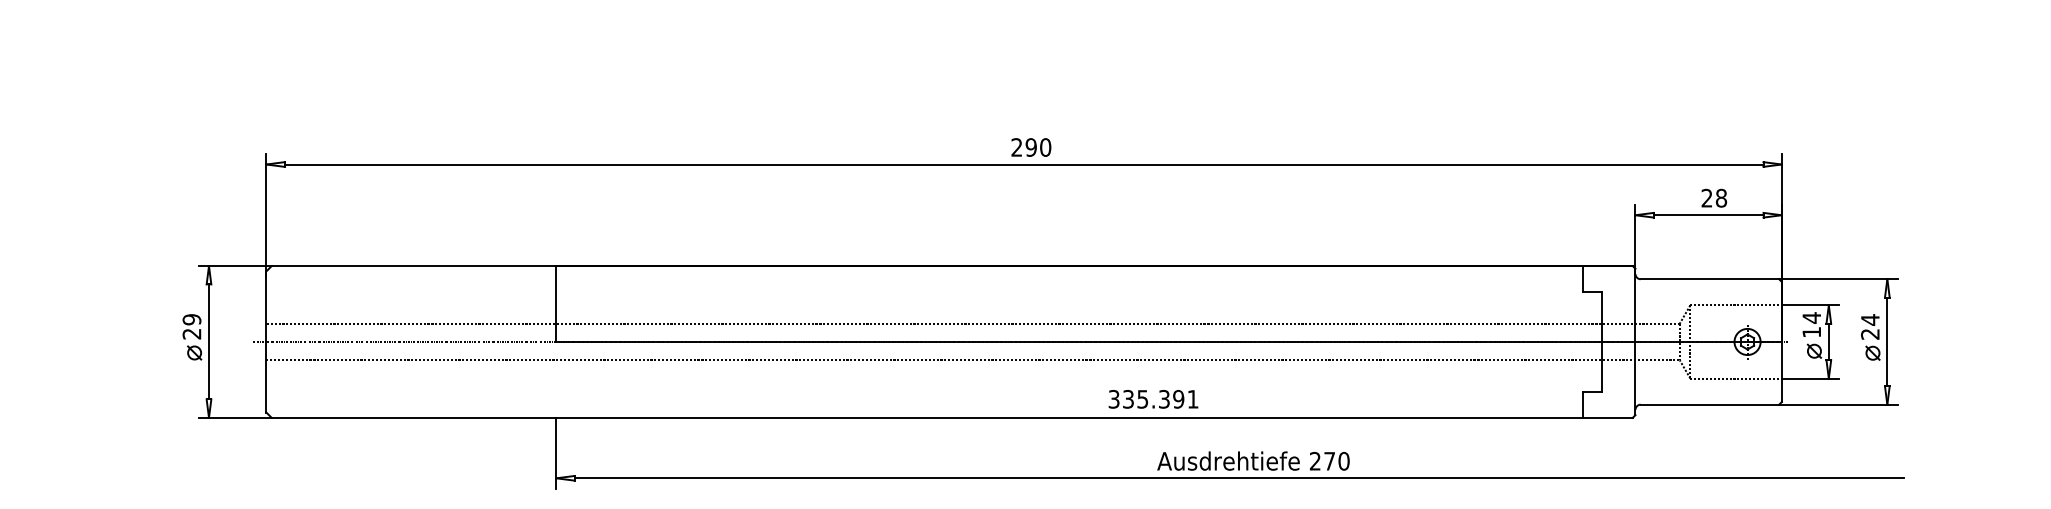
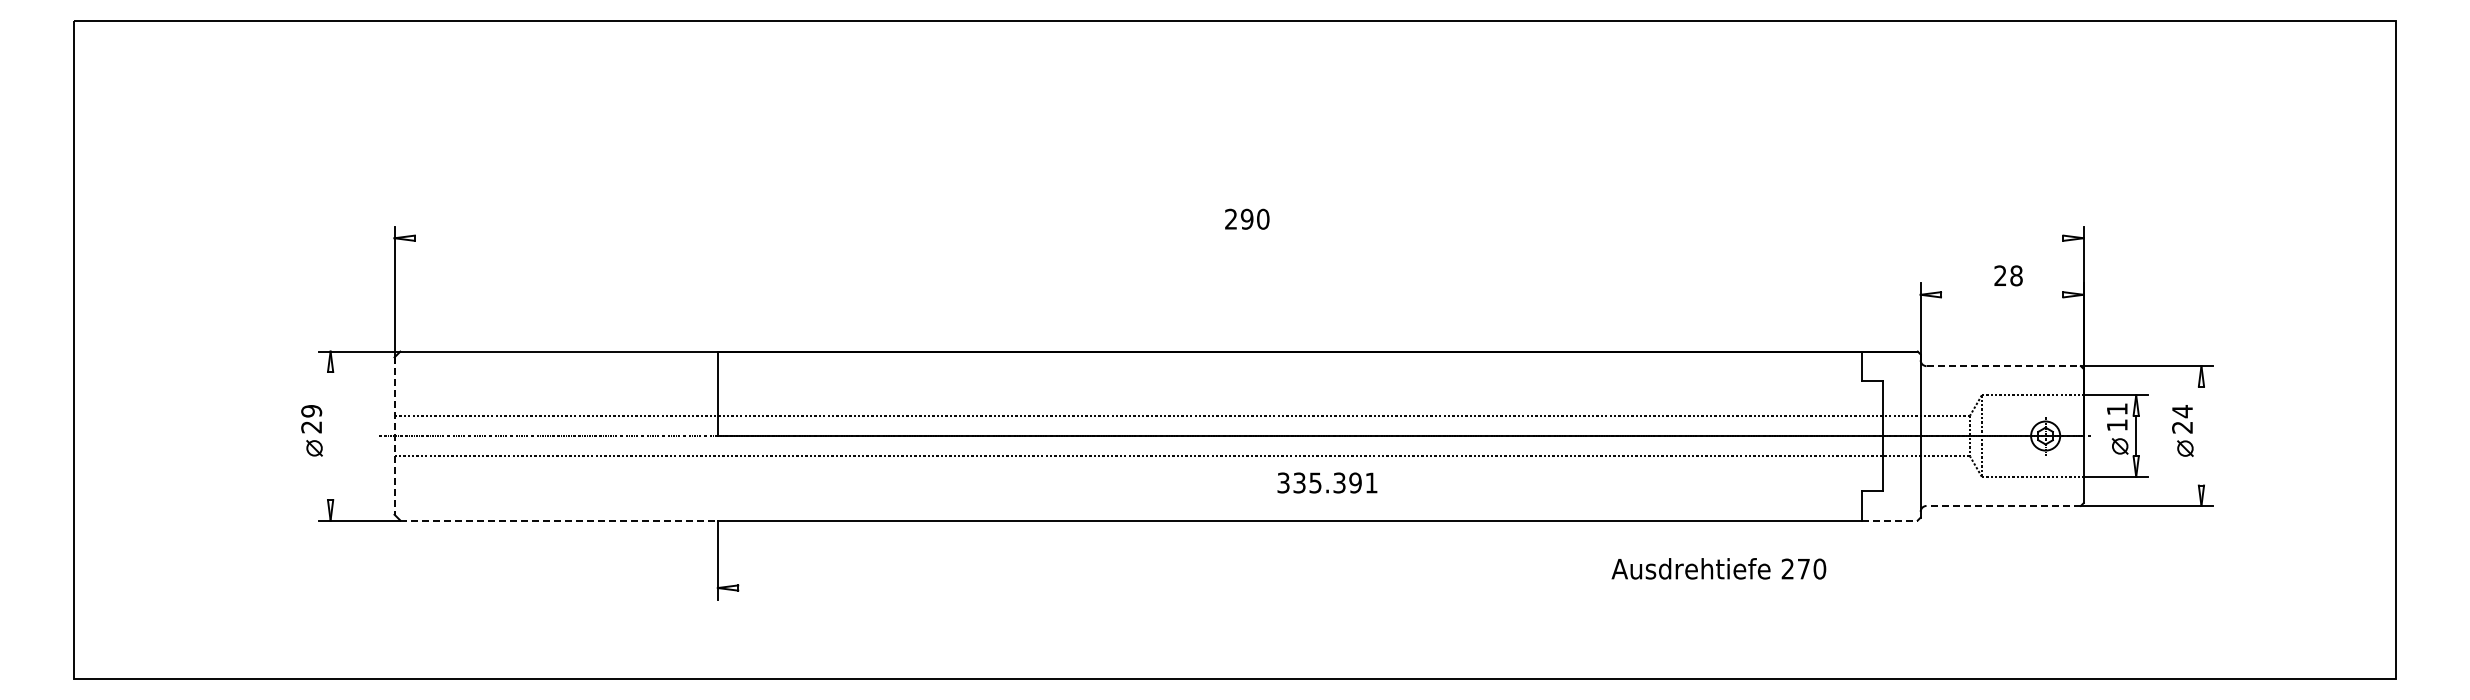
line: (1023, 164) -> (1238, 238), removed
line: (1708, 214) -> (2002, 294), removed
line: (1710, 279) -> (2004, 366), solid -> dashed
text: (1812, 317) -> (2117, 408), 14 -> 11
line: (208, 341) -> (330, 435), removed
line: (1887, 341) -> (2201, 435), removed
line: (266, 342) -> (394, 436), solid -> dashed
text: (1153, 398) -> (1327, 482), moved
line: (1709, 404) -> (2003, 505), solid -> dashed
line: (414, 417) -> (559, 520), solid -> dashed
line: (1608, 417) -> (1890, 520), solid -> dashed
text: (1253, 460) -> (1718, 568), moved
line: (1239, 478) -> (1479, 588), removed

